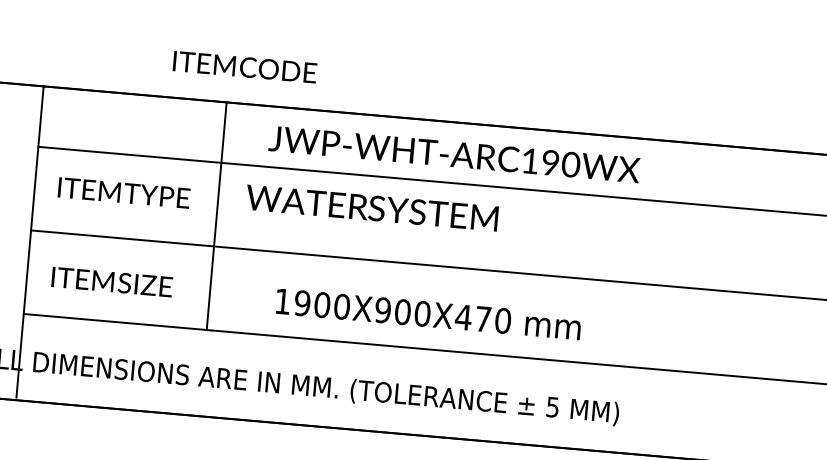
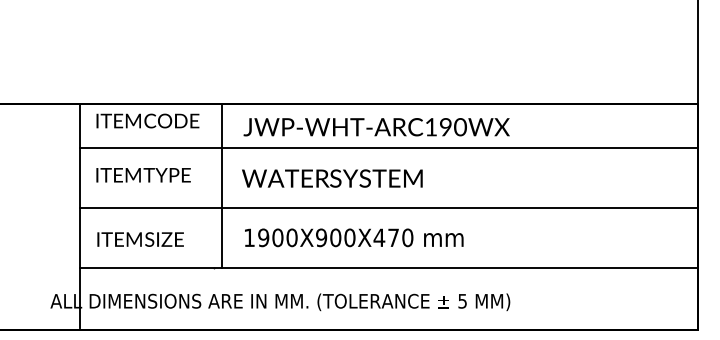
text: (244, 66) -> (147, 120), moved
text: (372, 208) -> (332, 178), moved
line: (217, 215) -> (222, 185), moved
text: (428, 313) -> (354, 237), moved

